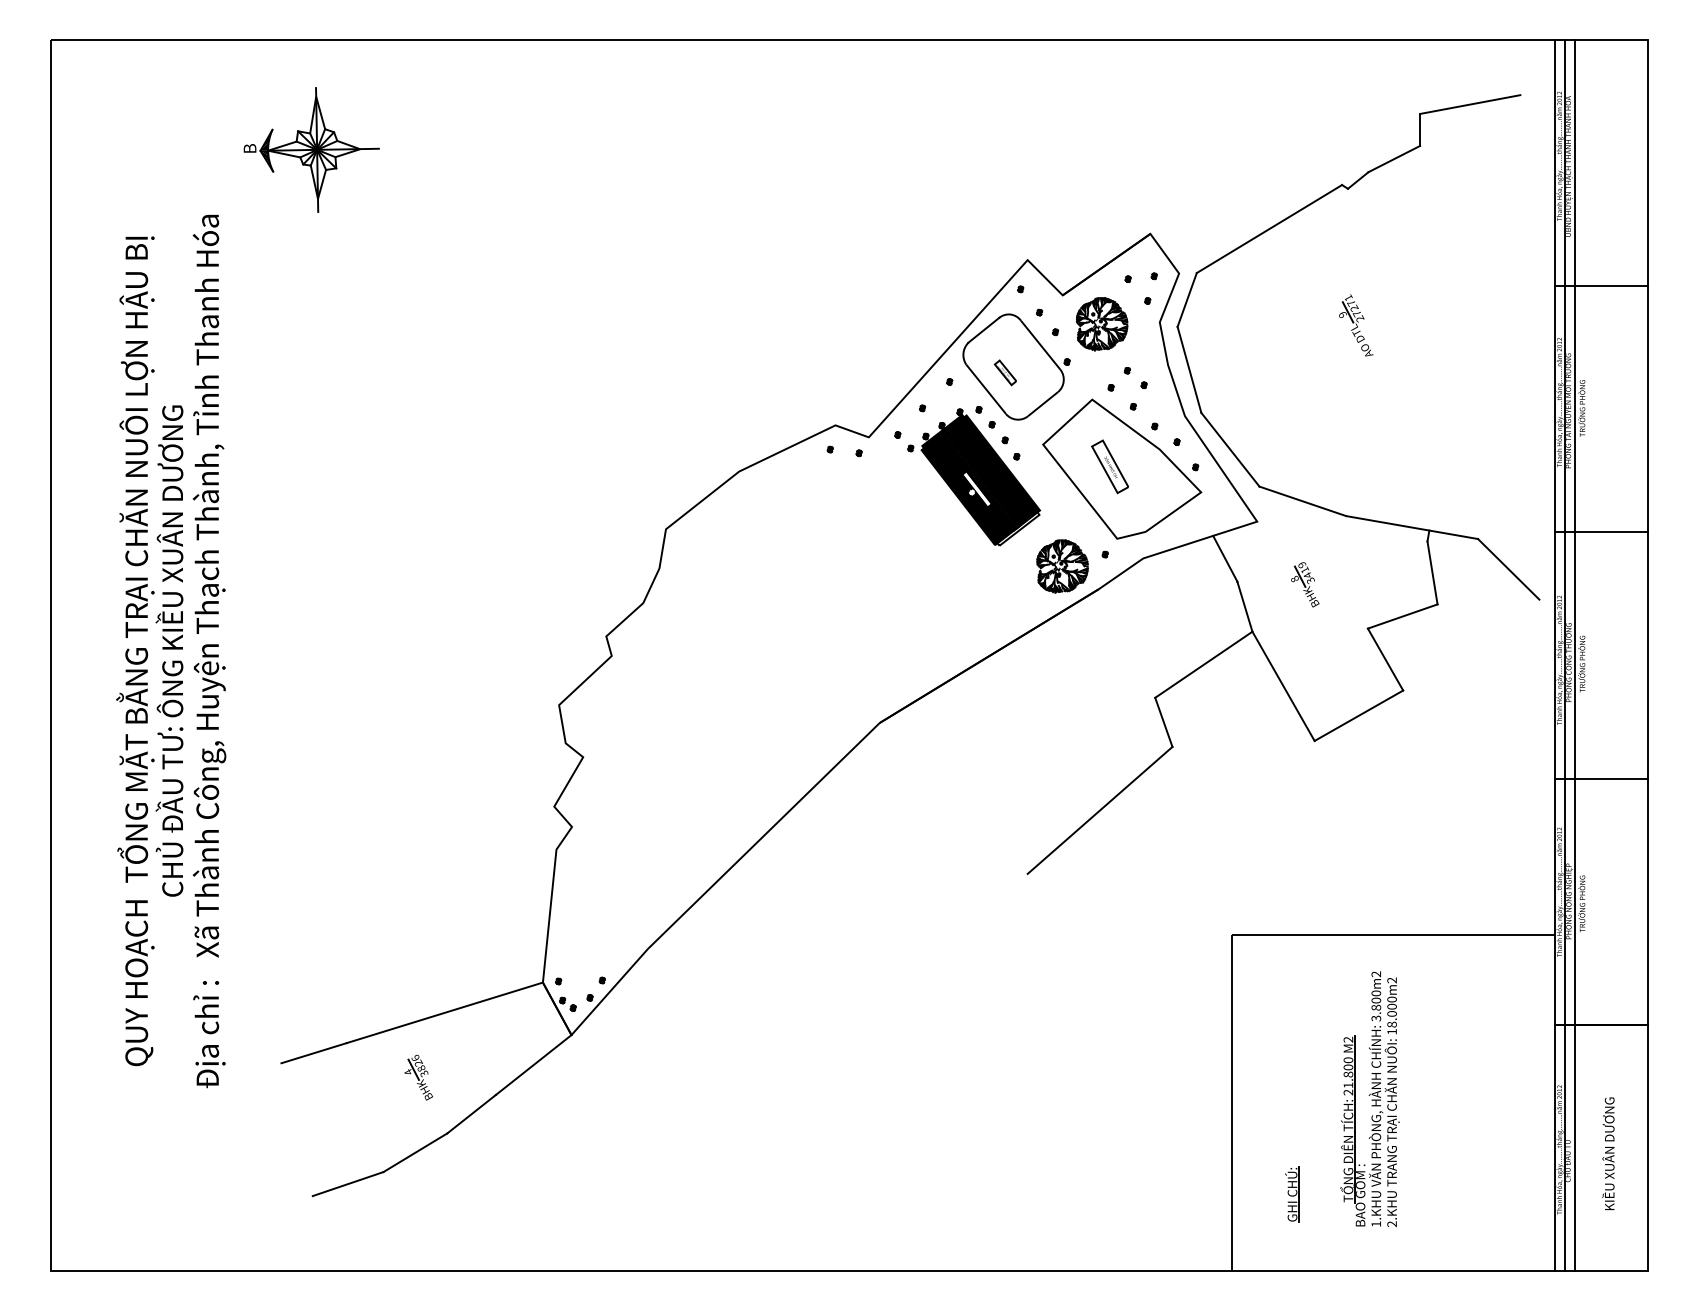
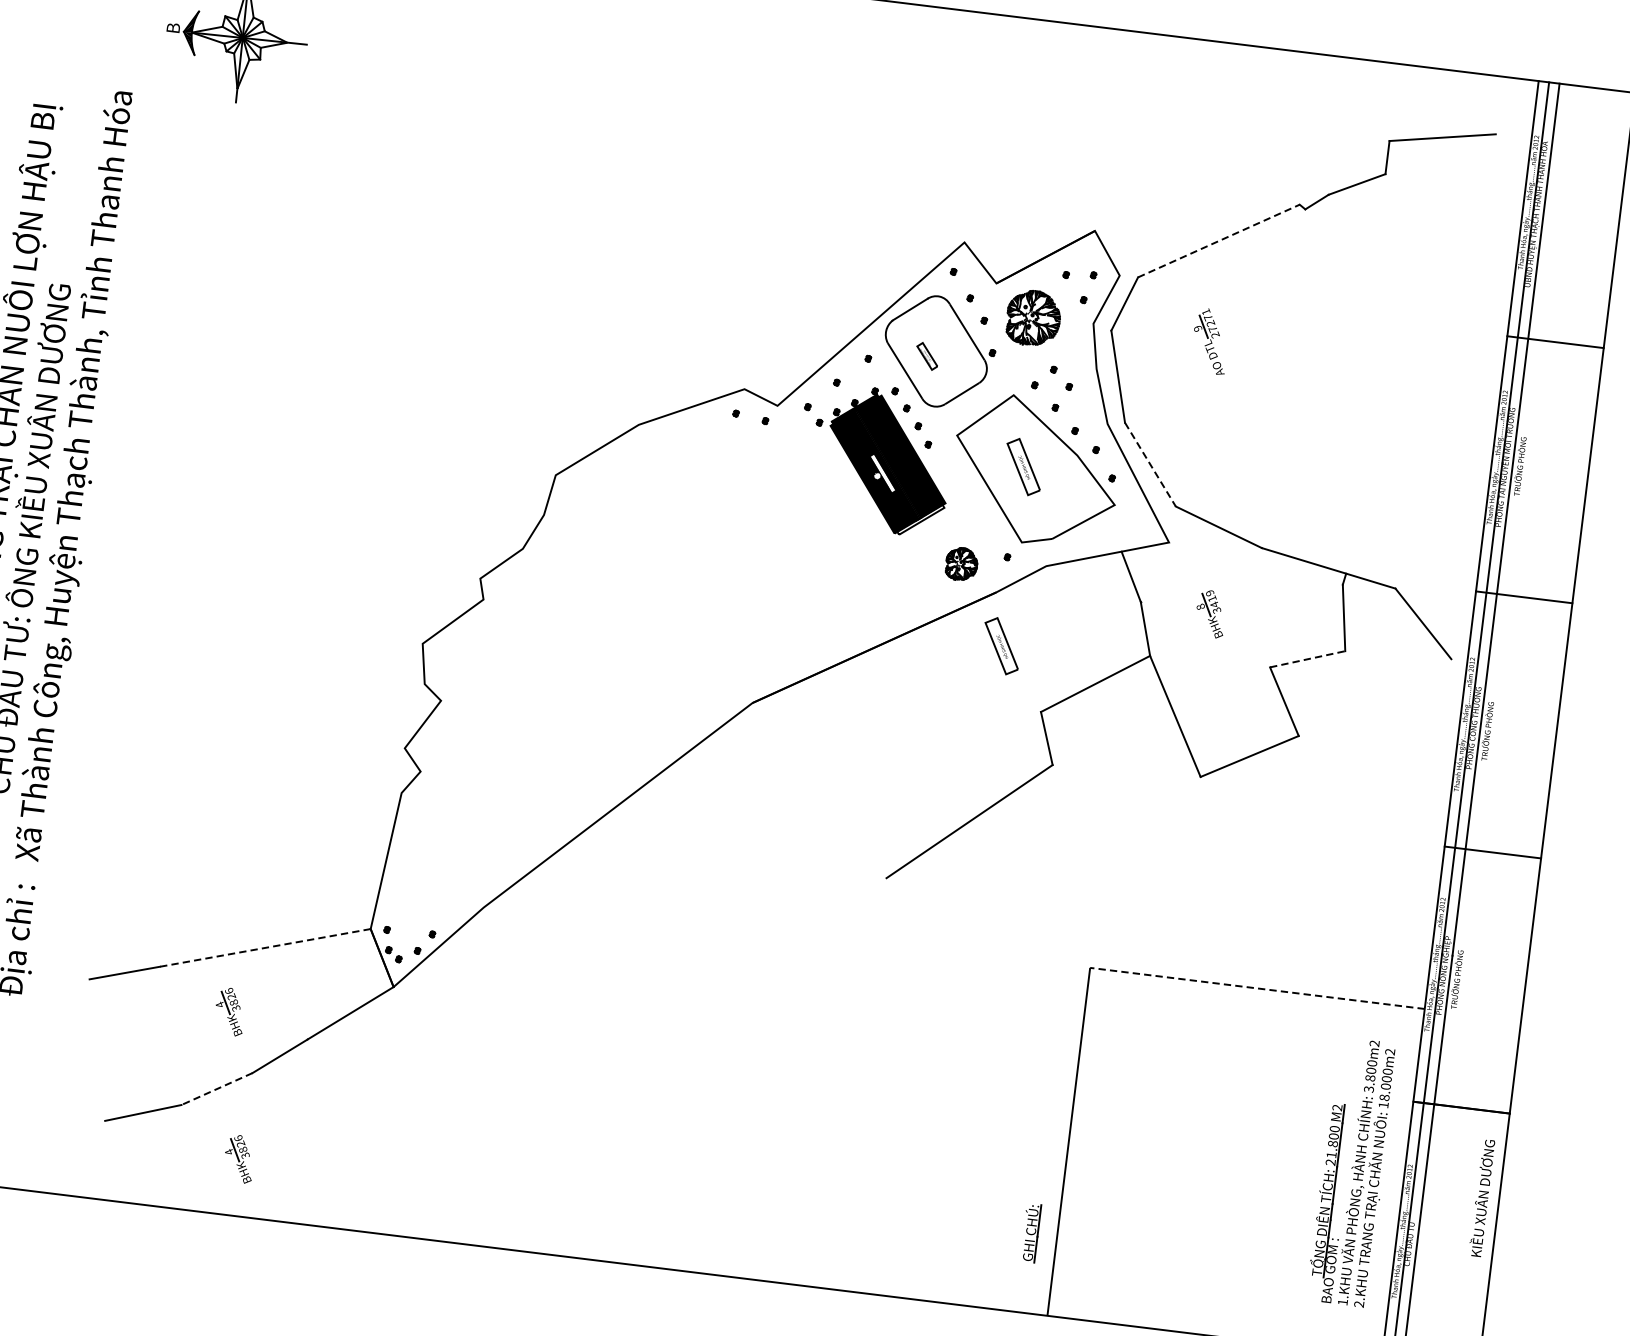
line: (1269, 229) -> (1218, 241), solid -> dashed
part: (1356, 325) -> (1210, 341), moved
line: (1230, 449) -> (1150, 464), solid -> dashed
part: (1062, 566) -> (961, 564), size x0.6
line: (1402, 616) -> (1307, 659), solid -> dashed
part: (1110, 639) -> (1002, 645), added
line: (1393, 935) -> (1257, 988), solid -> dashed
line: (444, 1012) -> (264, 947), solid -> dashed
part: (1369, 1099) -> (1351, 1172), moved
line: (415, 1152) -> (217, 1088), solid -> dashed
text: (1608, 1153) -> (1482, 1197), moved
part: (1292, 1194) -> (1030, 1232), moved
part: (444, 1216) -> (239, 1158), added

